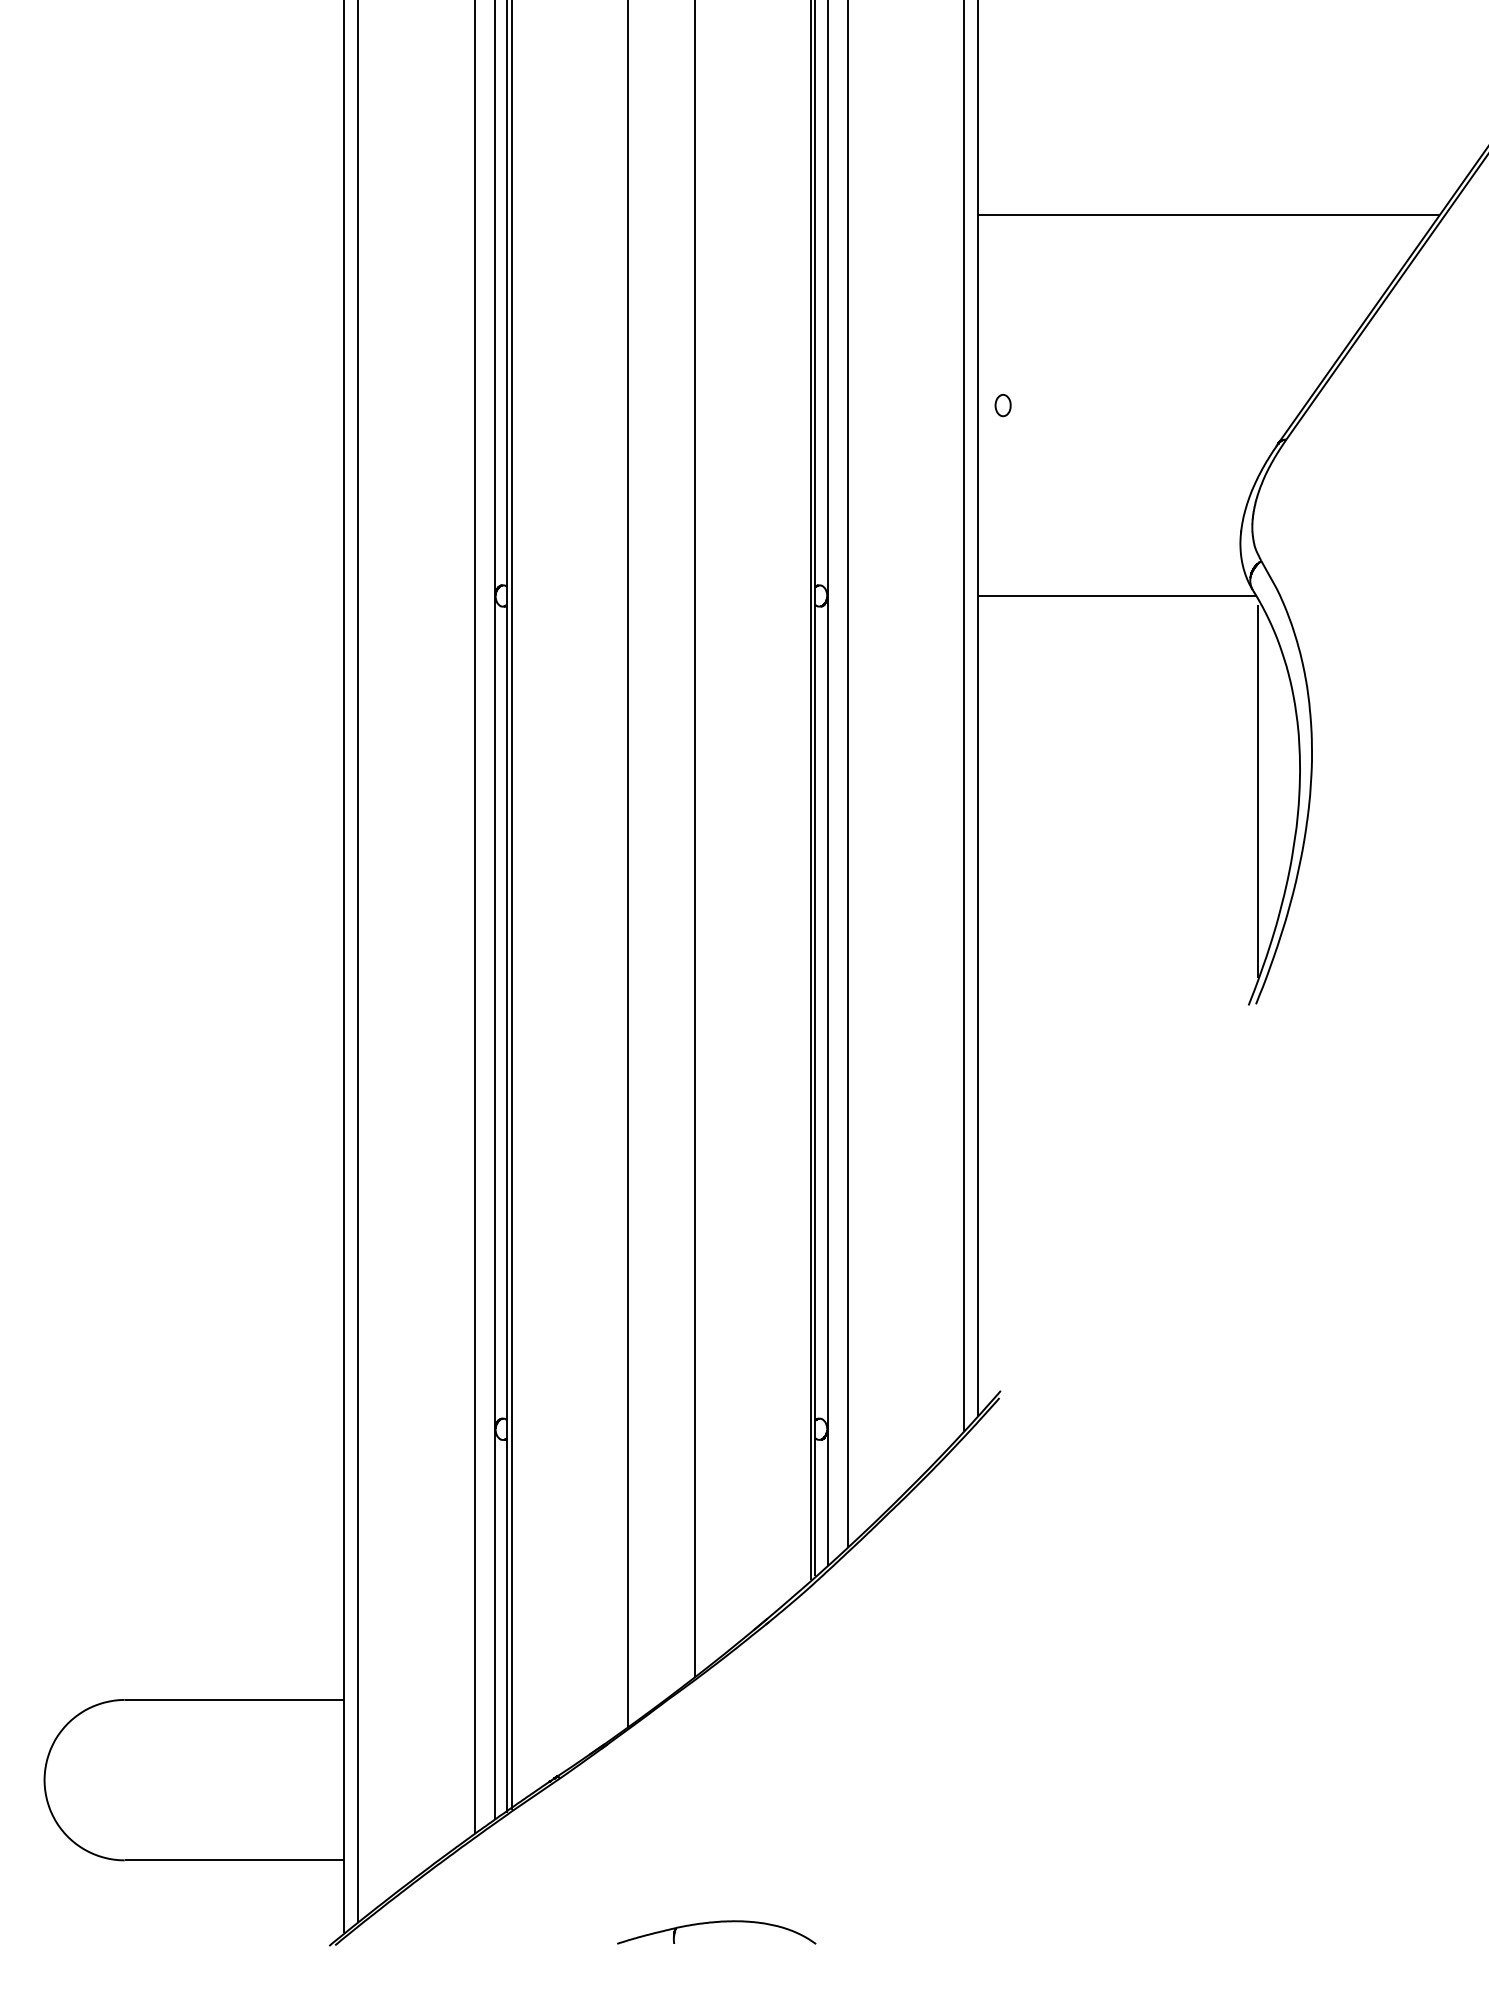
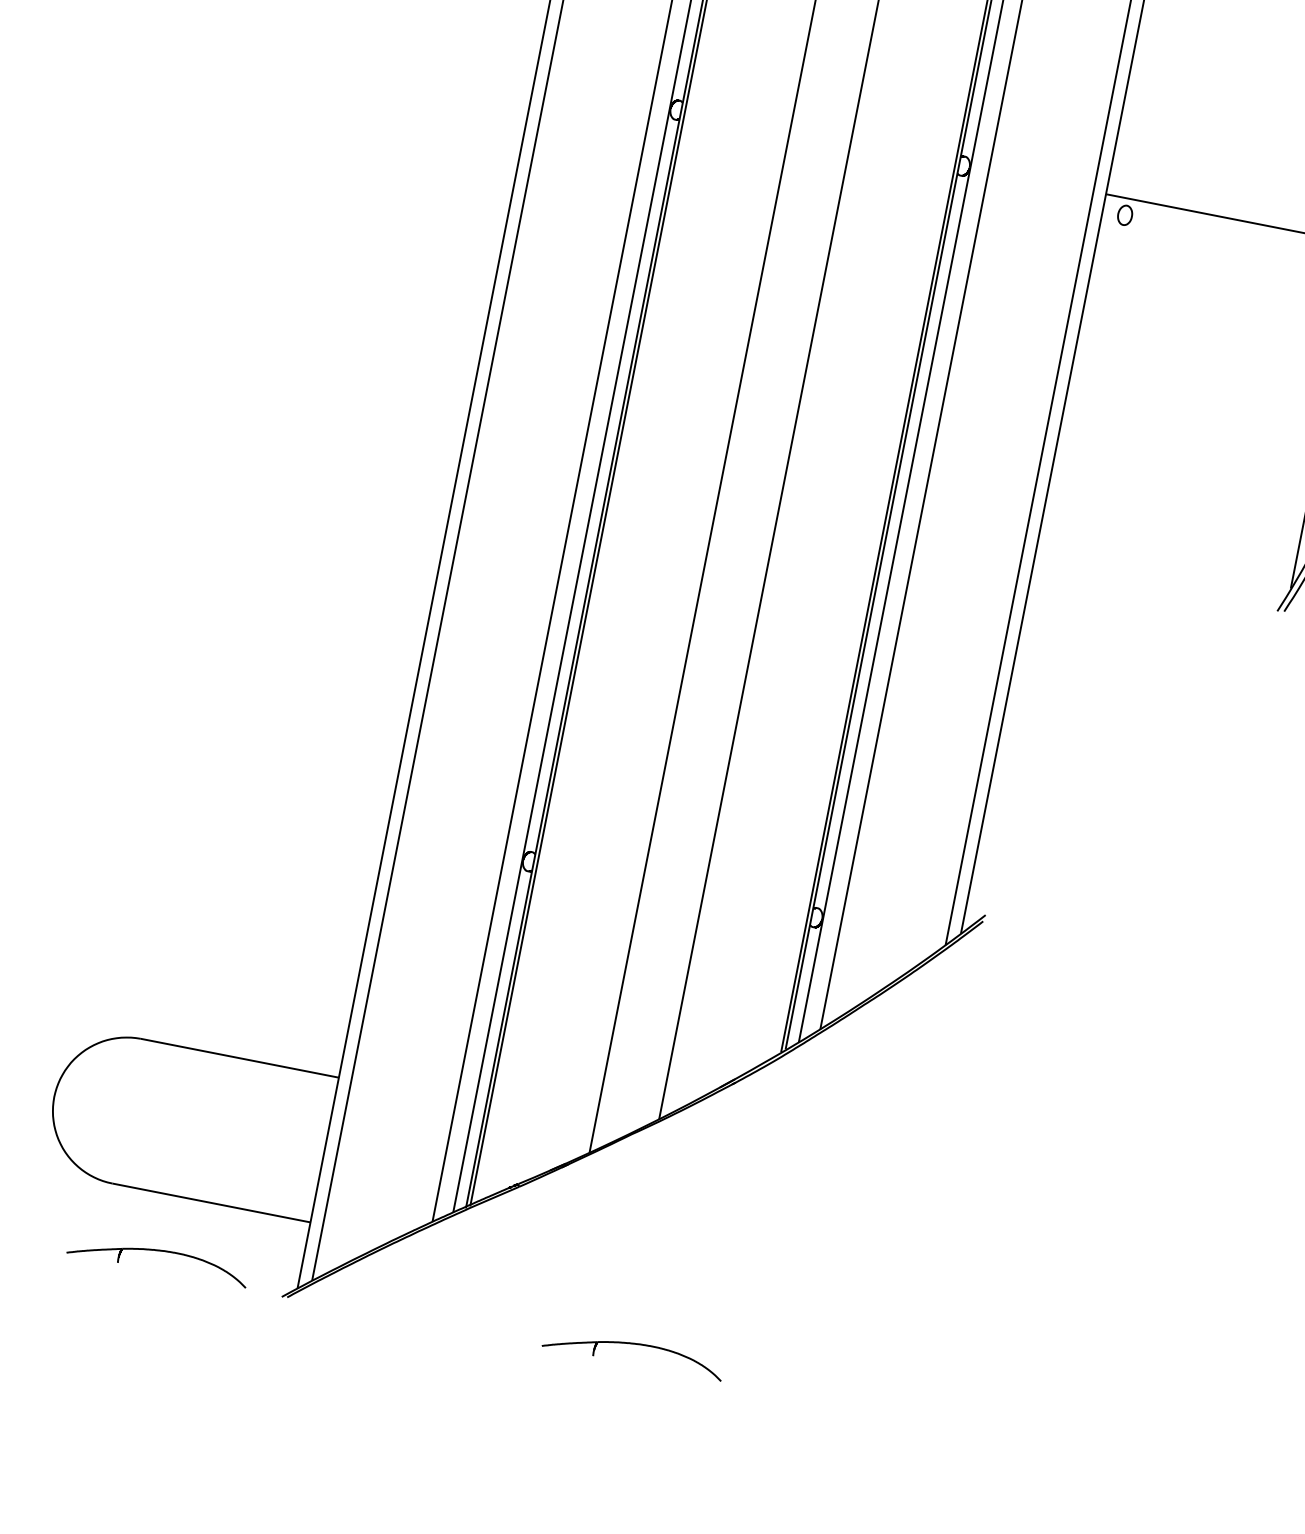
part: (1002, 405) -> (1124, 215), moved
part: (187, 1923) -> (157, 1251), added

